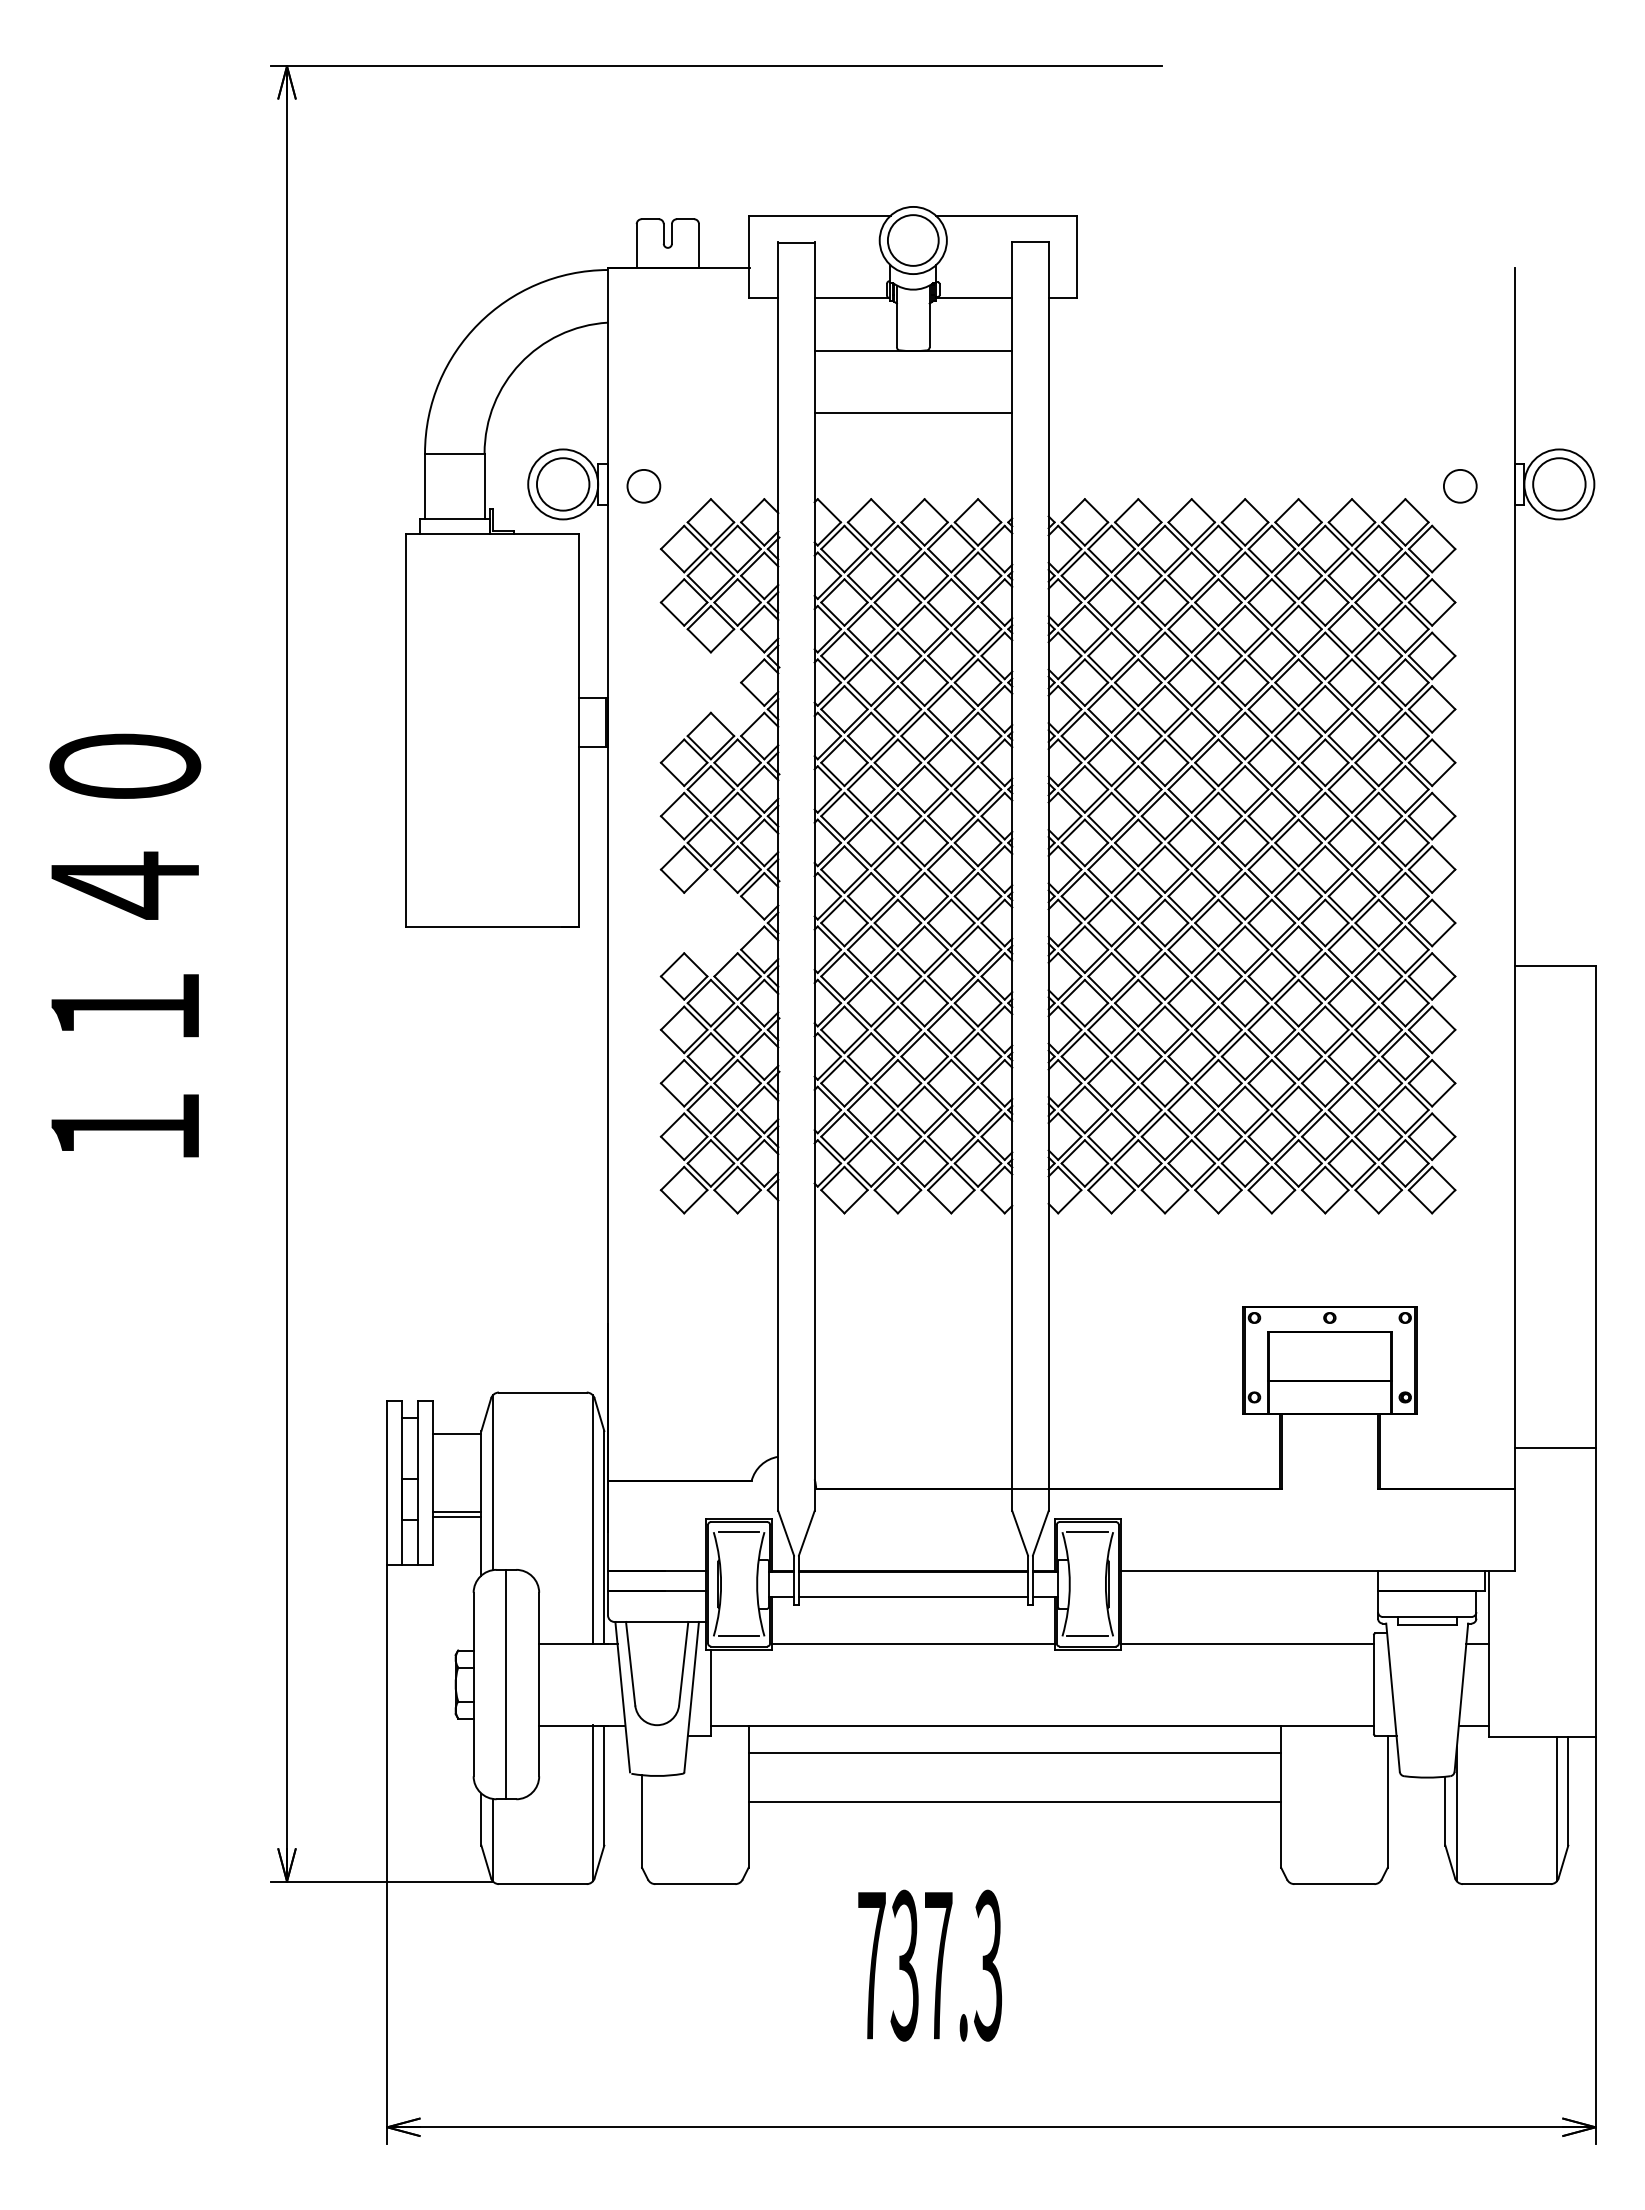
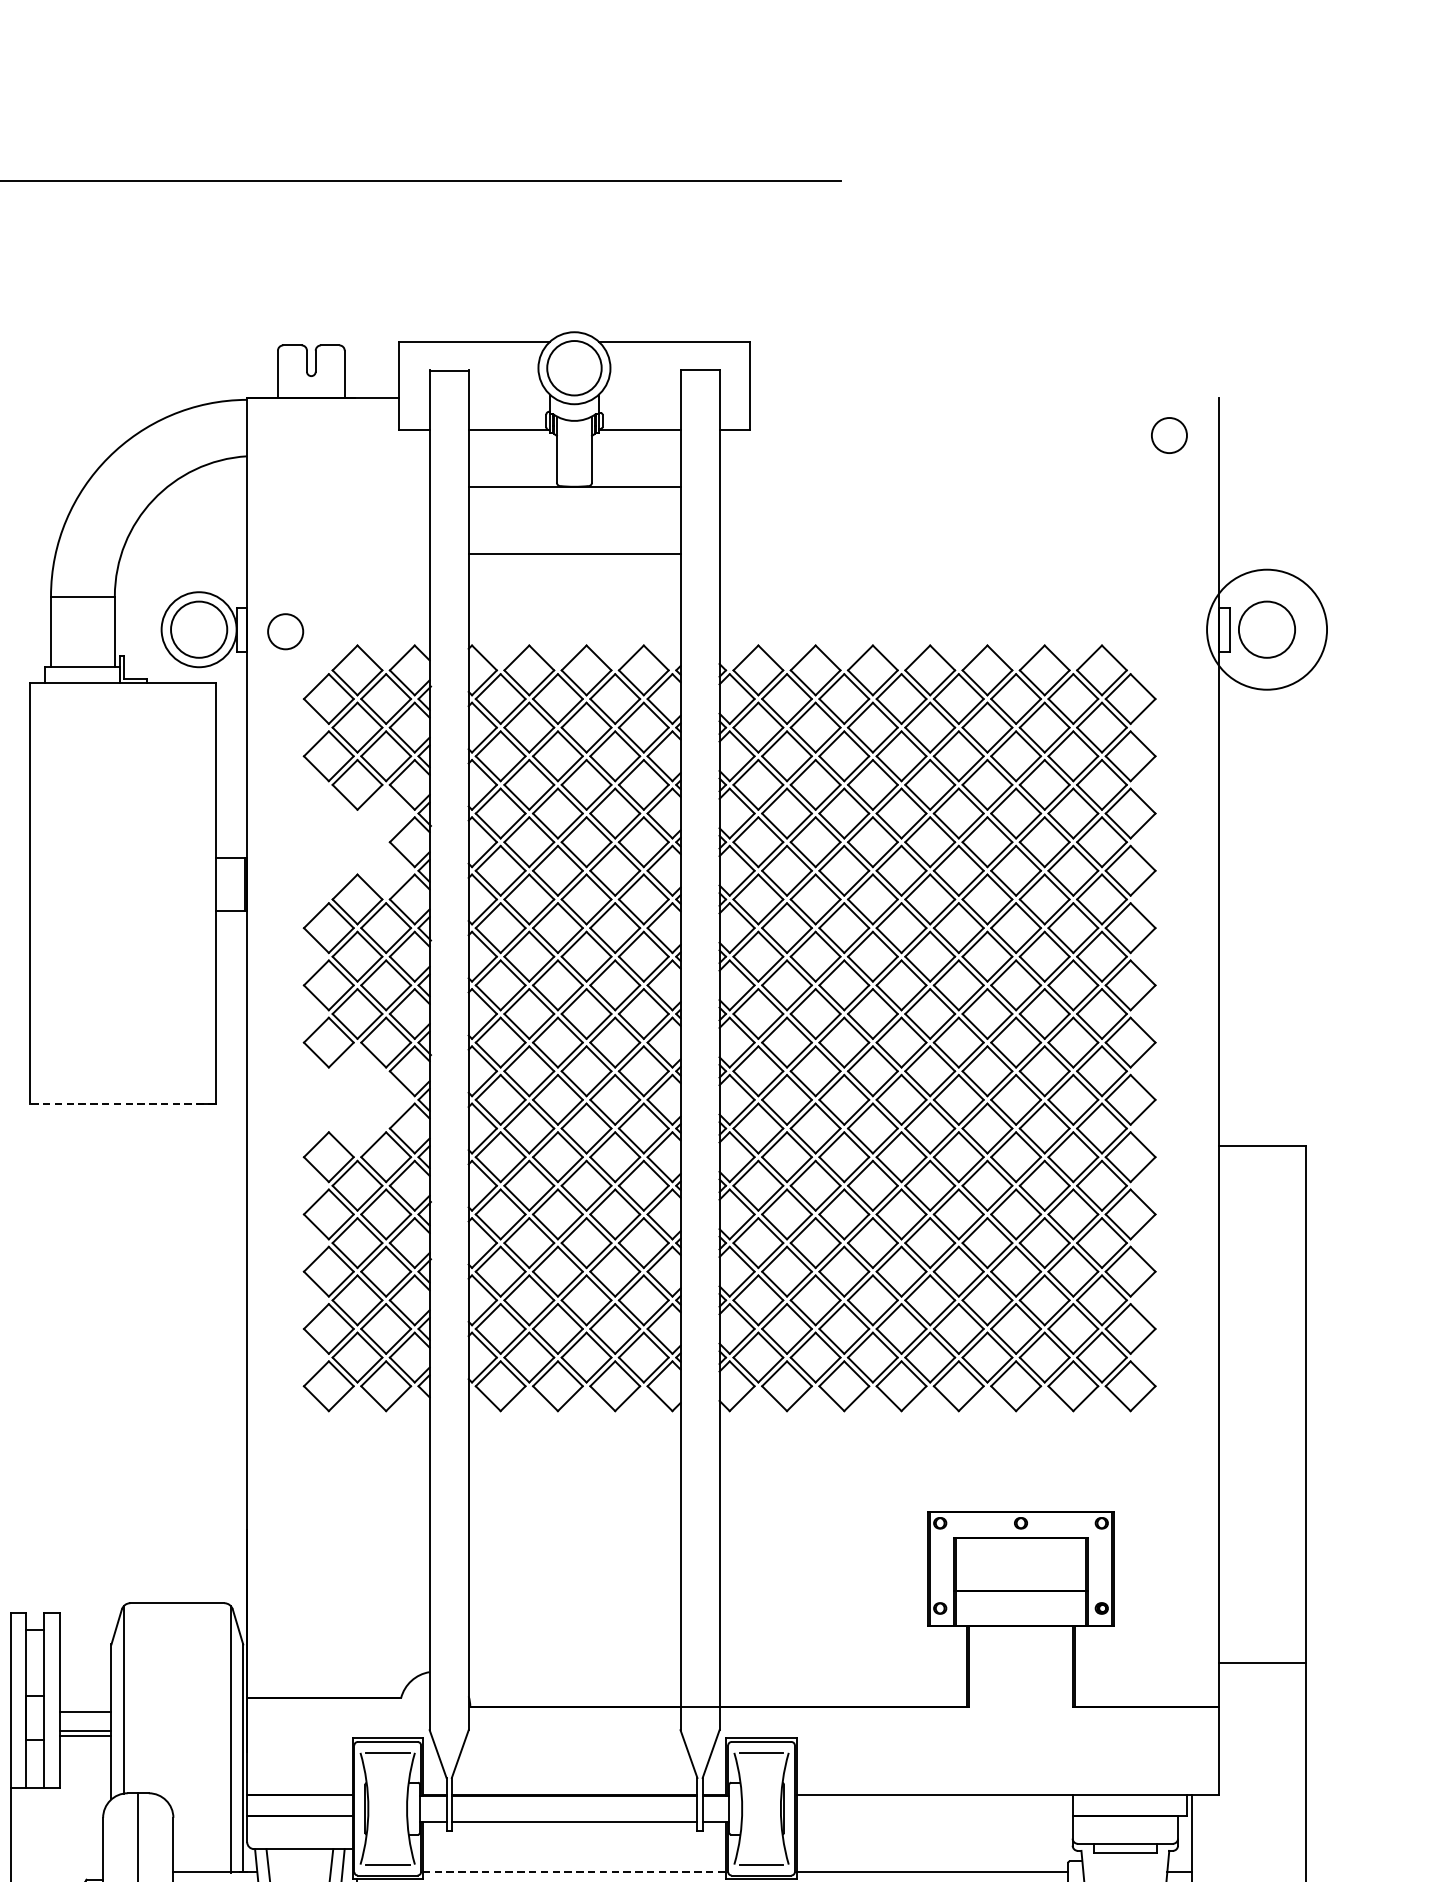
circle: (1559, 484) -> (1267, 629), size x1.6
circle: (1460, 486) -> (1169, 435), moved
line: (491, 927) -> (122, 1104), solid -> dashed
line: (457, 1434) -> (85, 1712), moved
line: (913, 1643) -> (574, 1872), solid -> dashed

